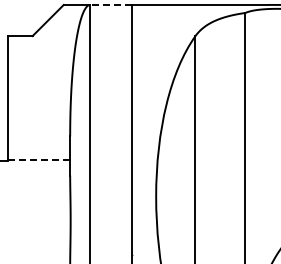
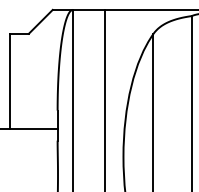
line: (110, 4) -> (88, 9), dashed -> solid
line: (38, 160) -> (33, 129), dashed -> solid

